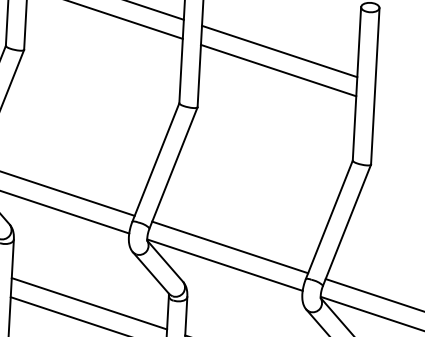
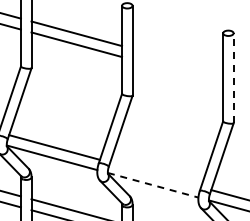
line: (279, 50) -> (177, 60), removed
line: (278, 69) -> (177, 71), removed
line: (374, 86) -> (233, 78), solid -> dashed
line: (230, 246) -> (155, 174), removed
line: (225, 265) -> (153, 185), solid -> dashed

